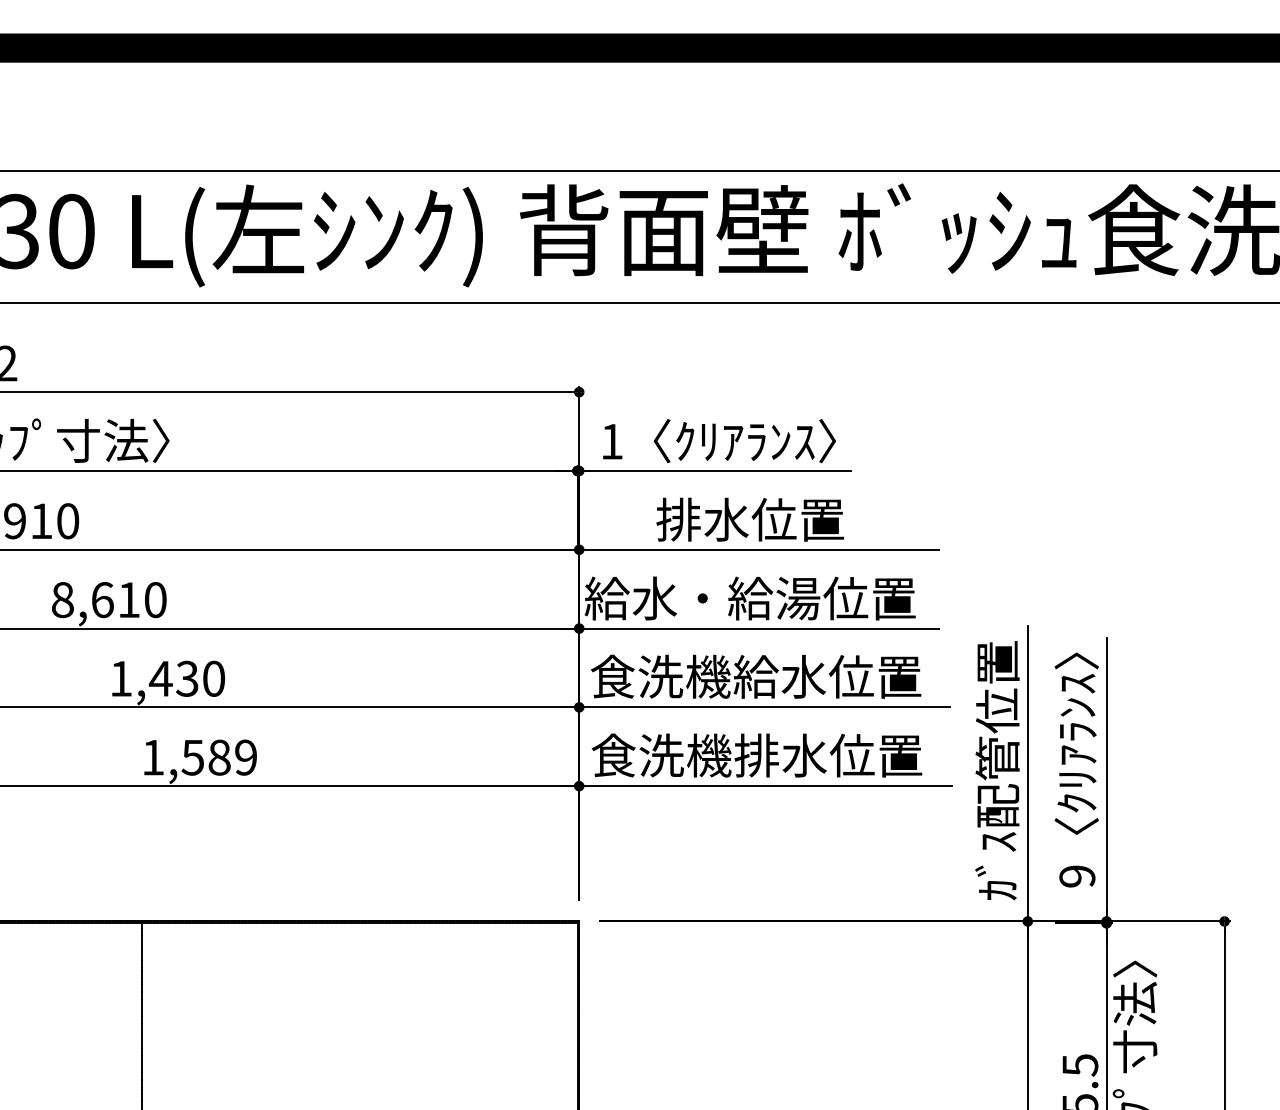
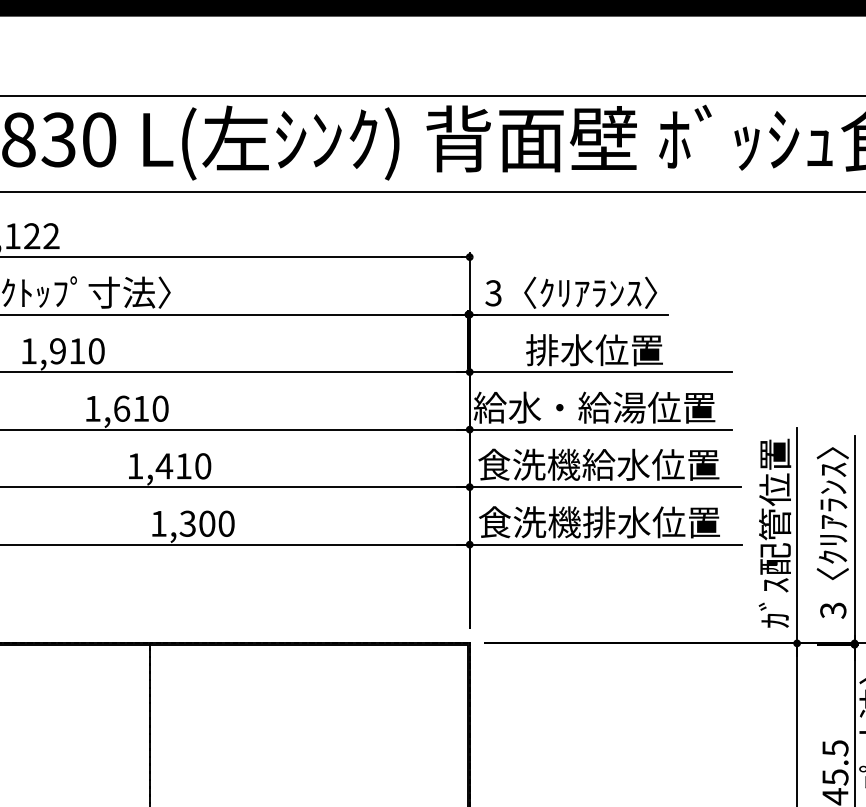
text: (611, 441) -> (493, 293), 1 -> 3
text: (62, 600) -> (92, 409), 8,610 -> 1,610
text: (187, 678) -> (183, 466), 1,430 -> 1,410
text: (219, 757) -> (207, 523), 1,589 -> 1,300
text: (1077, 876) -> (833, 610), 9 -> 3

